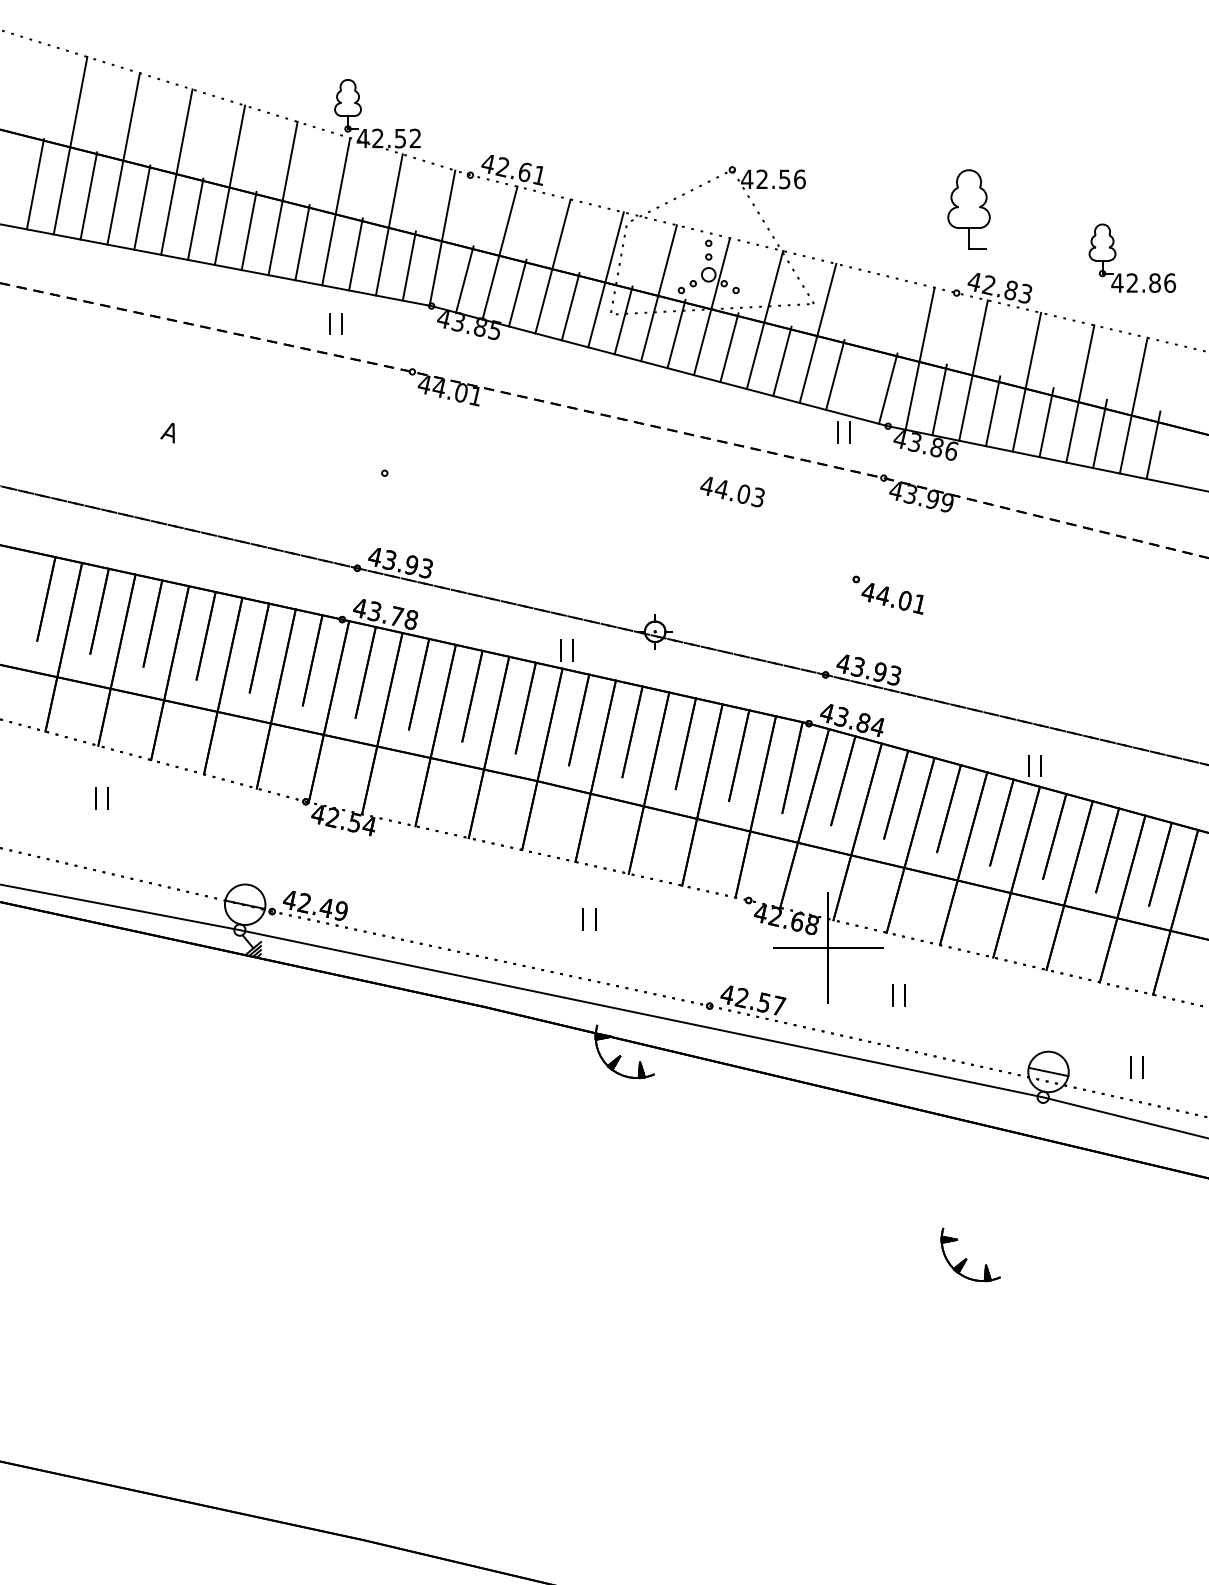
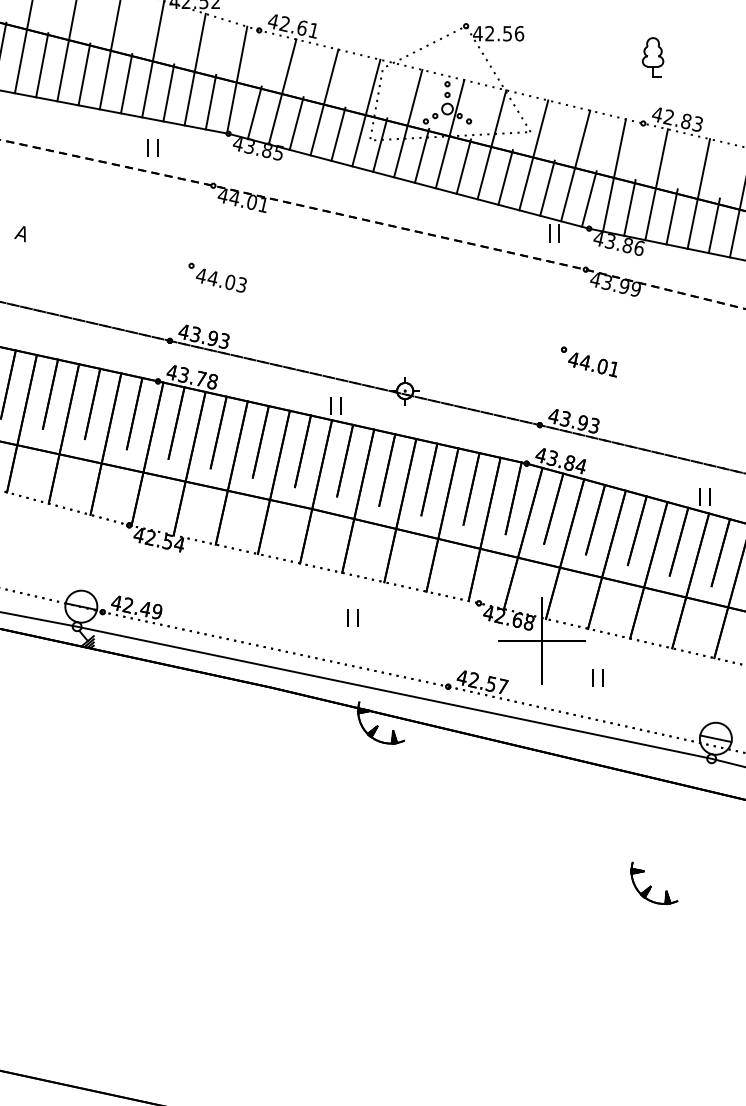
part: (968, 209) -> (652, 57), size x0.62
line: (870, 346) -> (575, 165), added
text: (732, 492) -> (221, 281), moved

